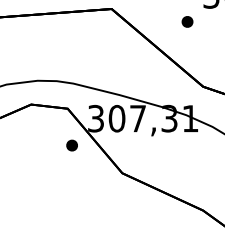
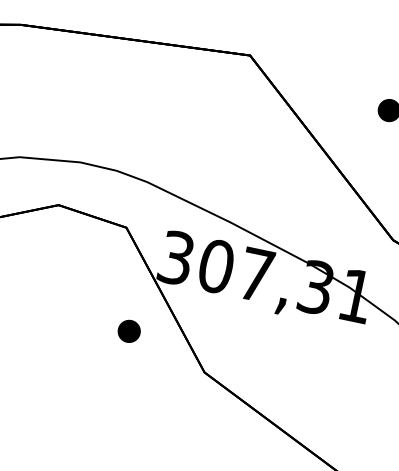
part: (71, 145) -> (128, 330), moved

